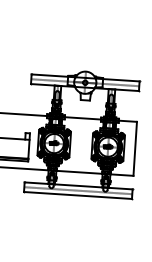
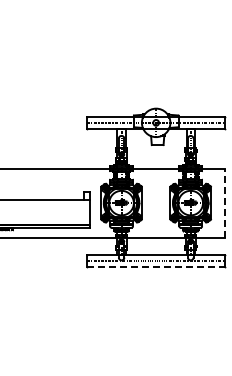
line: (135, 149) -> (225, 203), solid -> dashed
line: (78, 195) -> (156, 267), solid -> dashed

